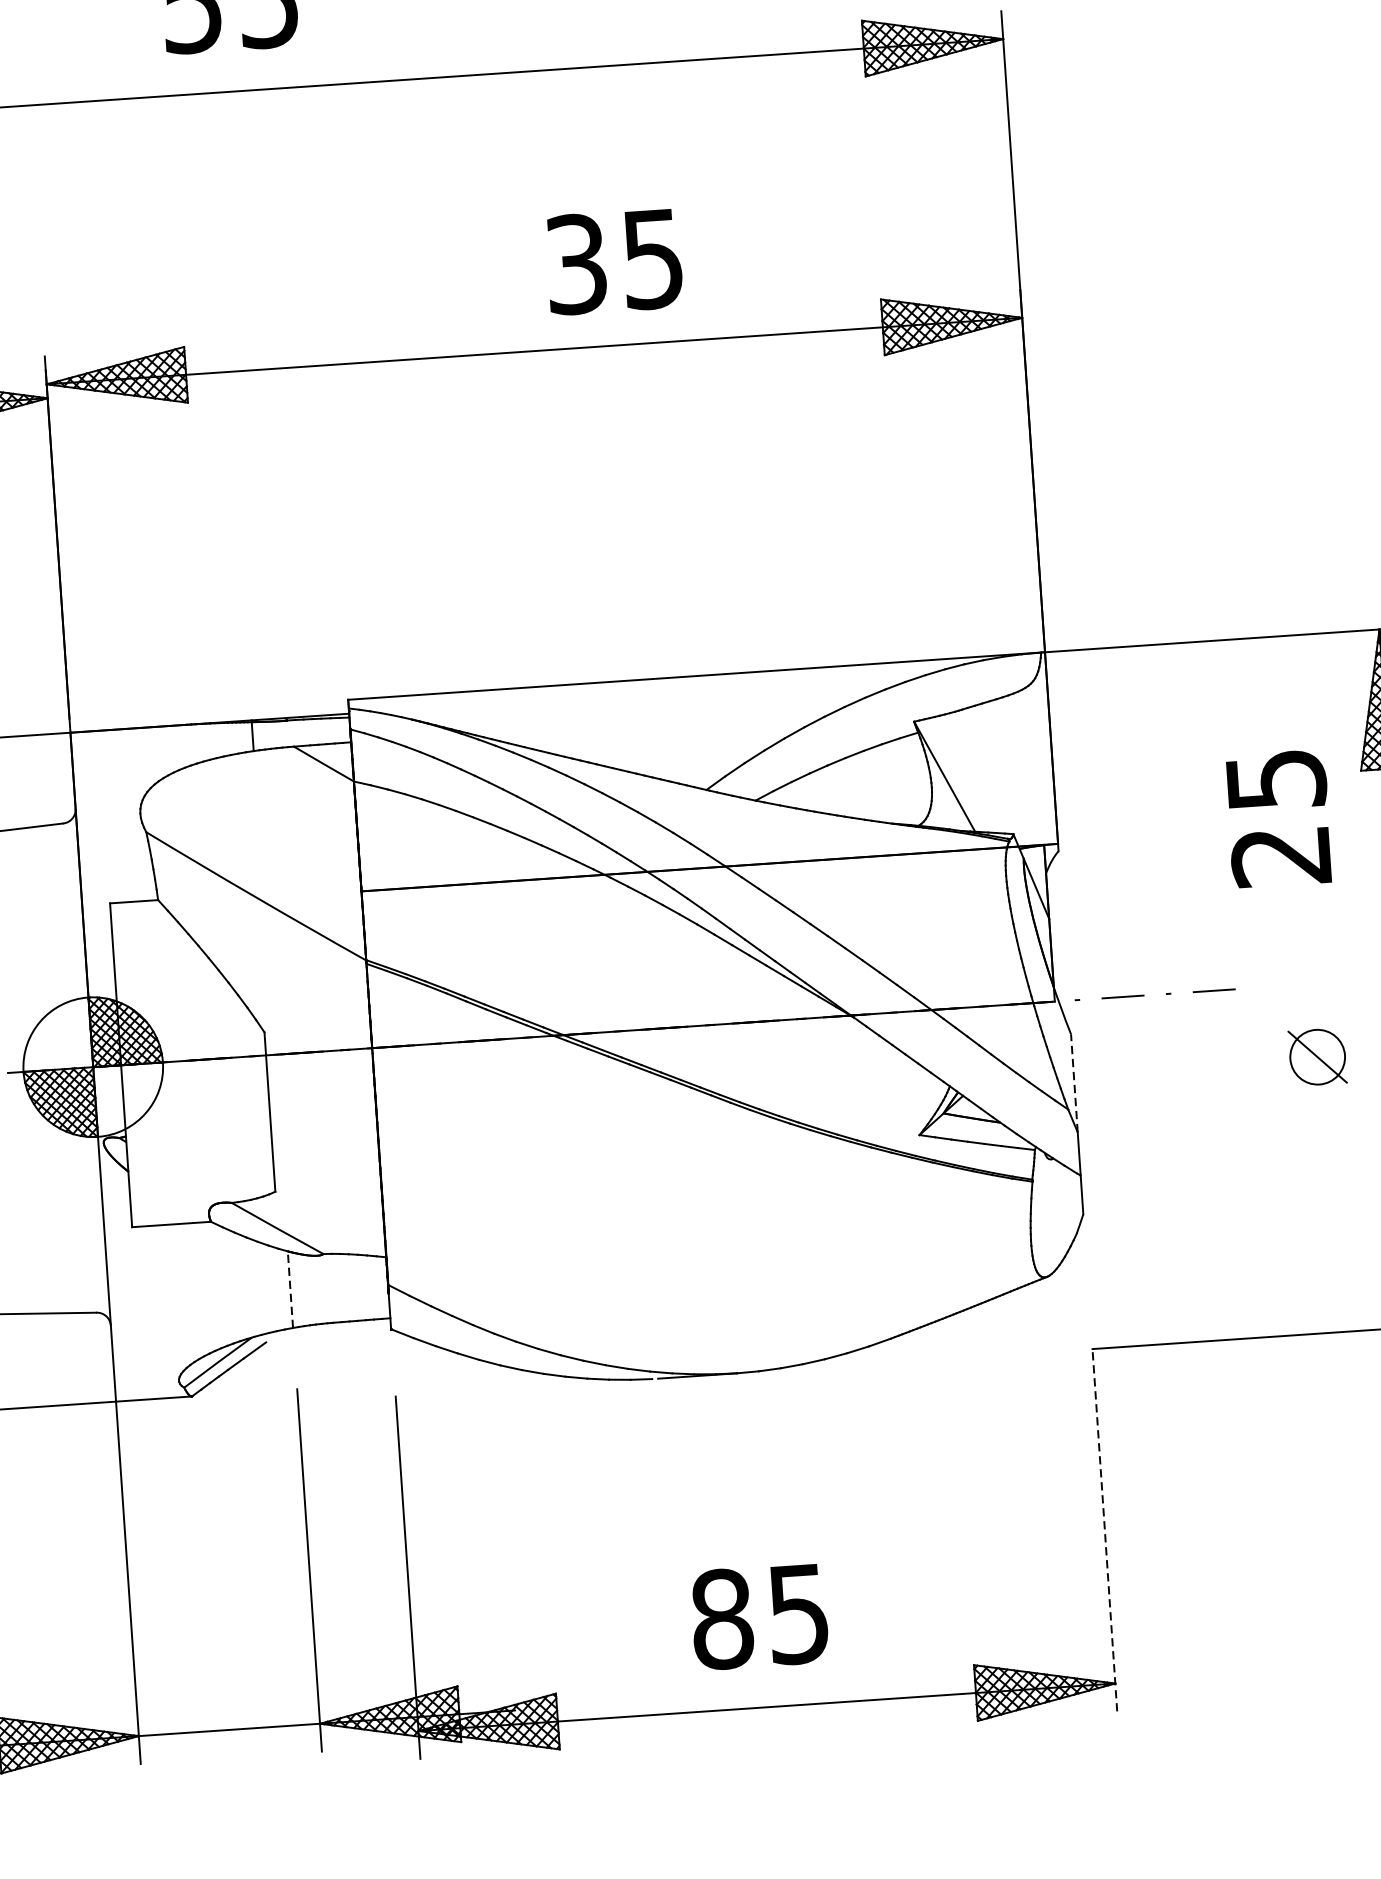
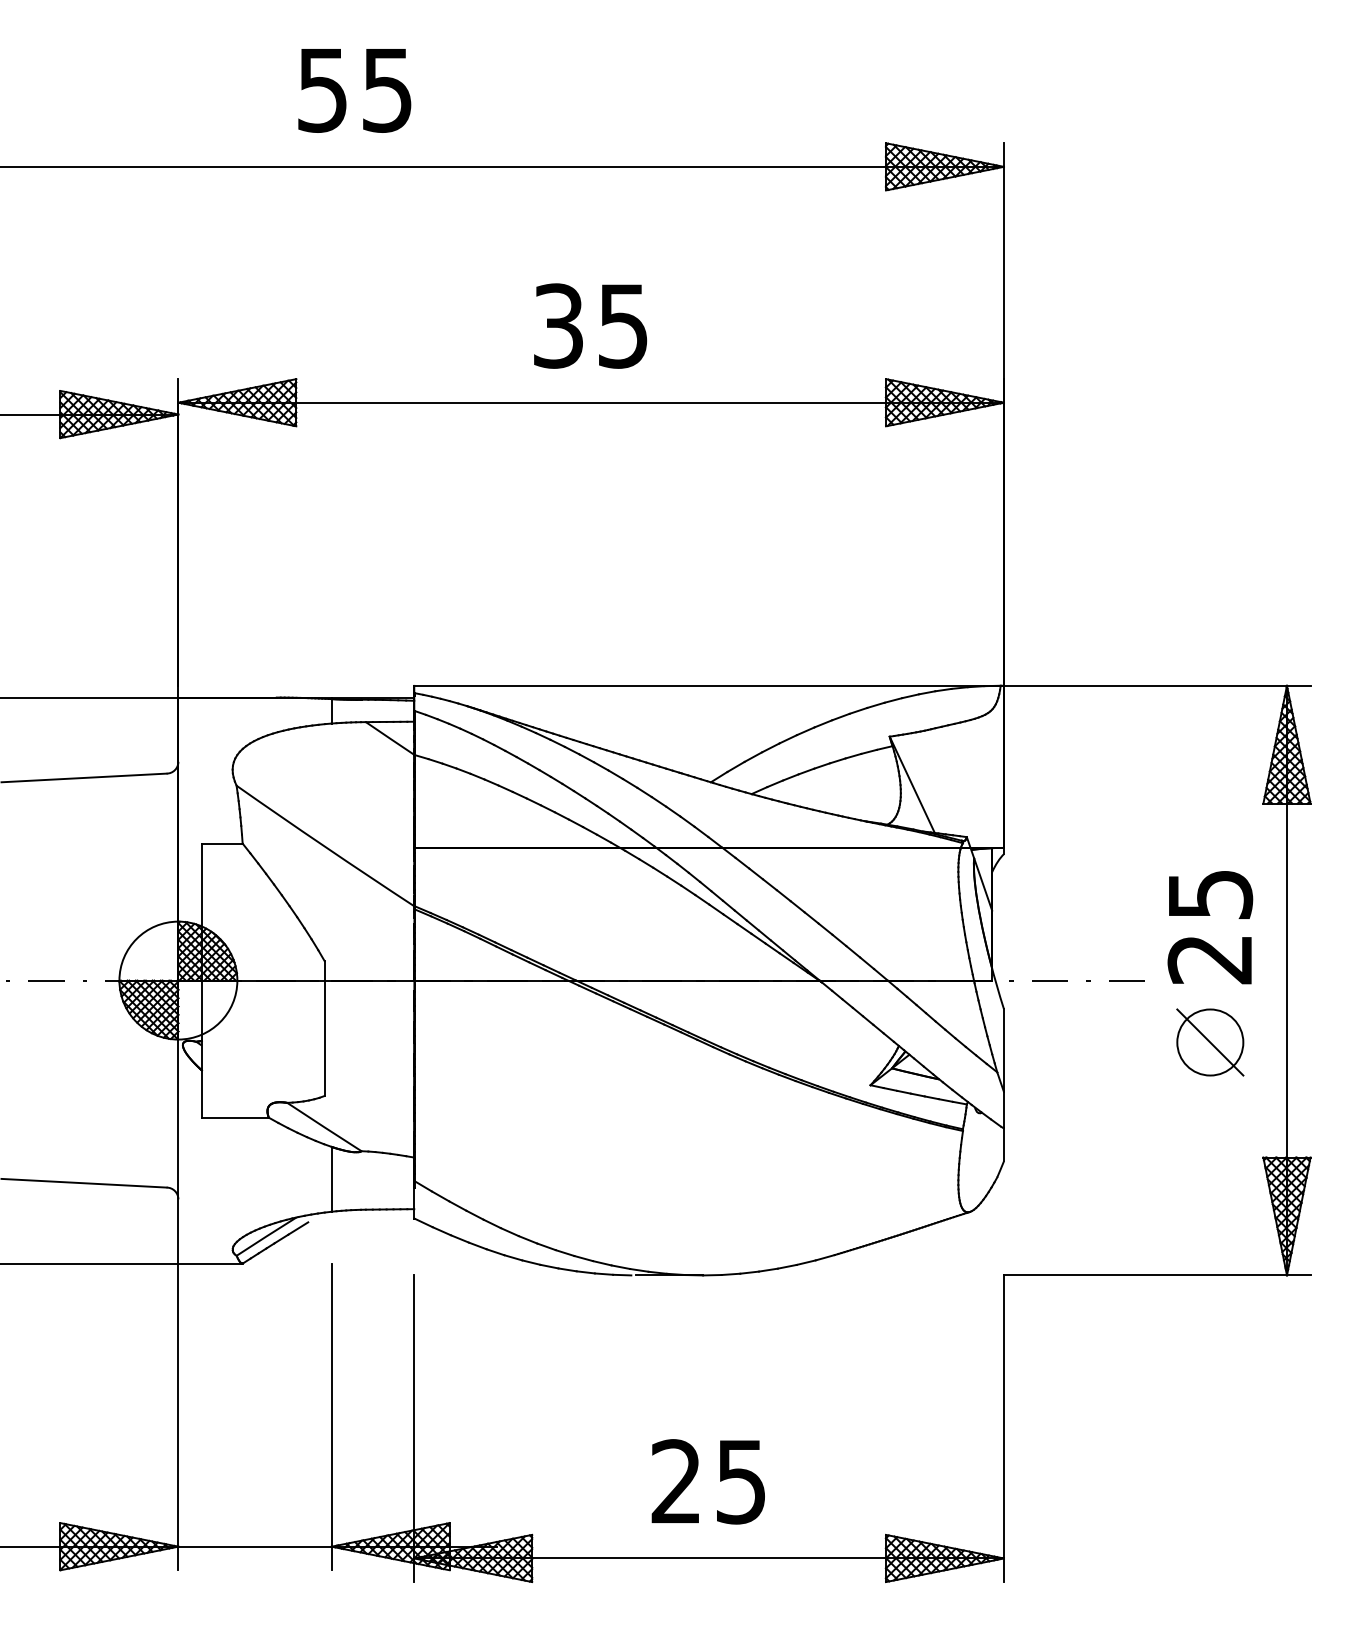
text: (614, 261) -> (590, 325), moved
text: (1279, 818) -> (1210, 927), moved
part: (1317, 1057) -> (1210, 1042), size x1.43
line: (1073, 1082) -> (1003, 1049), dashed -> solid
line: (290, 1288) -> (331, 1178), dashed -> solid
line: (1104, 1529) -> (1003, 1428), dashed -> solid
text: (722, 1618) -> (676, 1481), 85 -> 25

